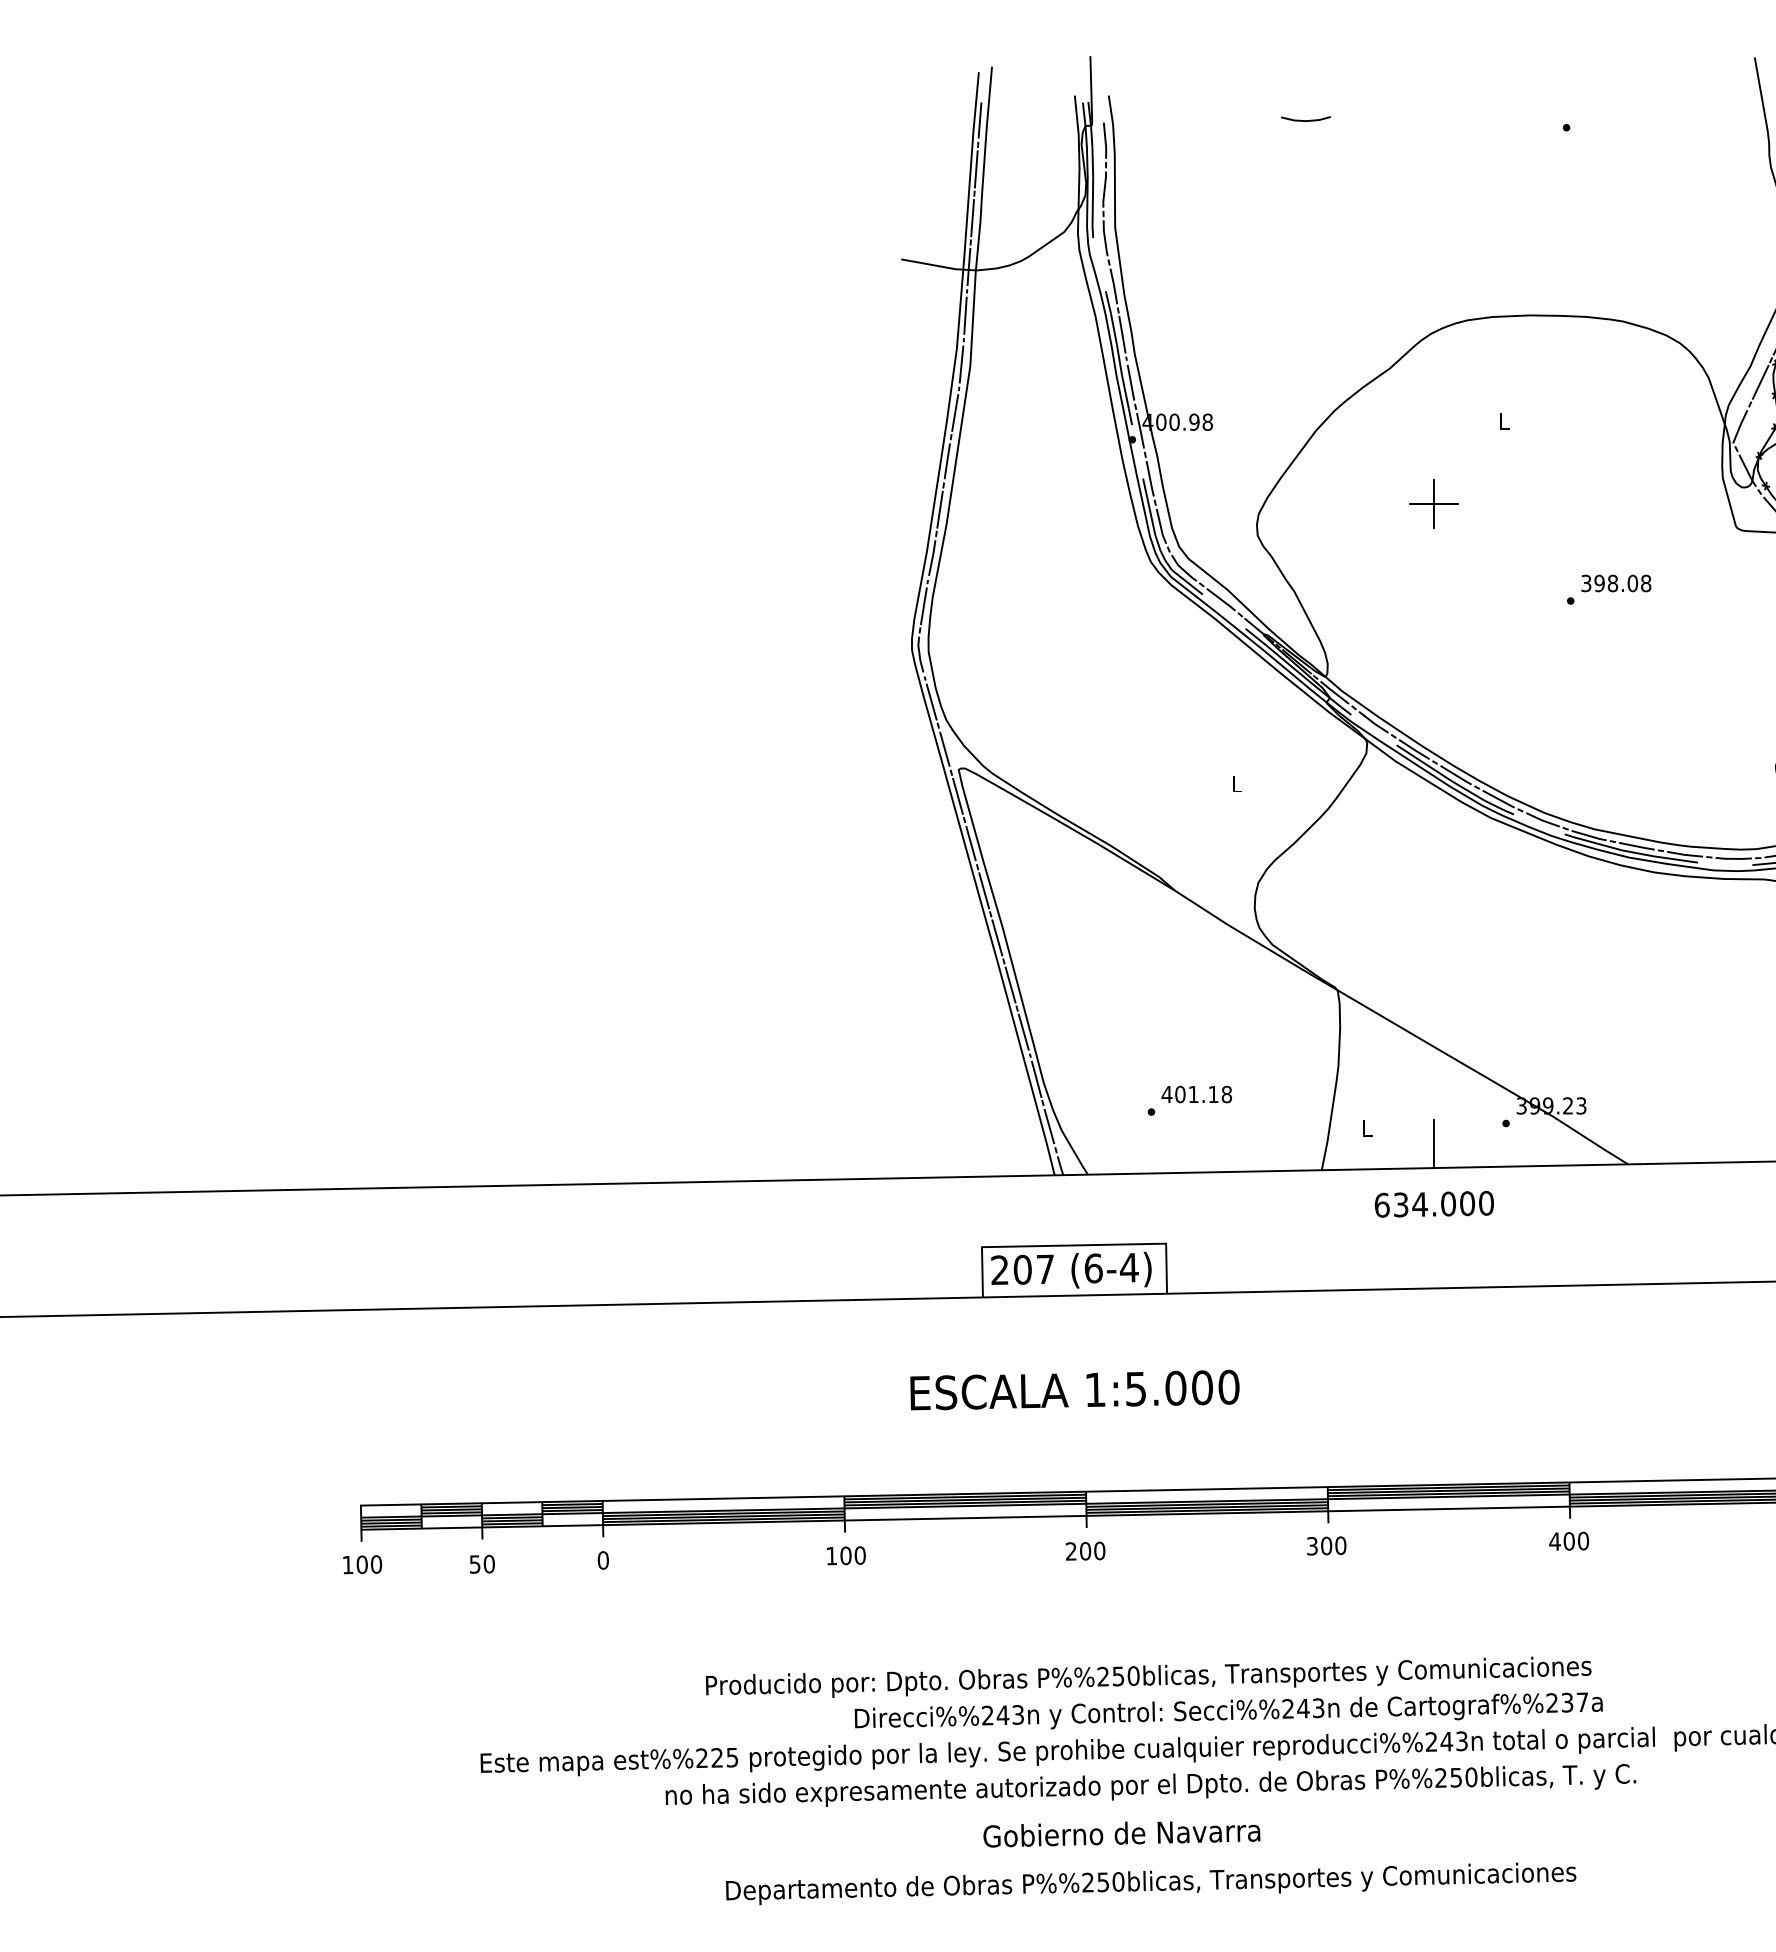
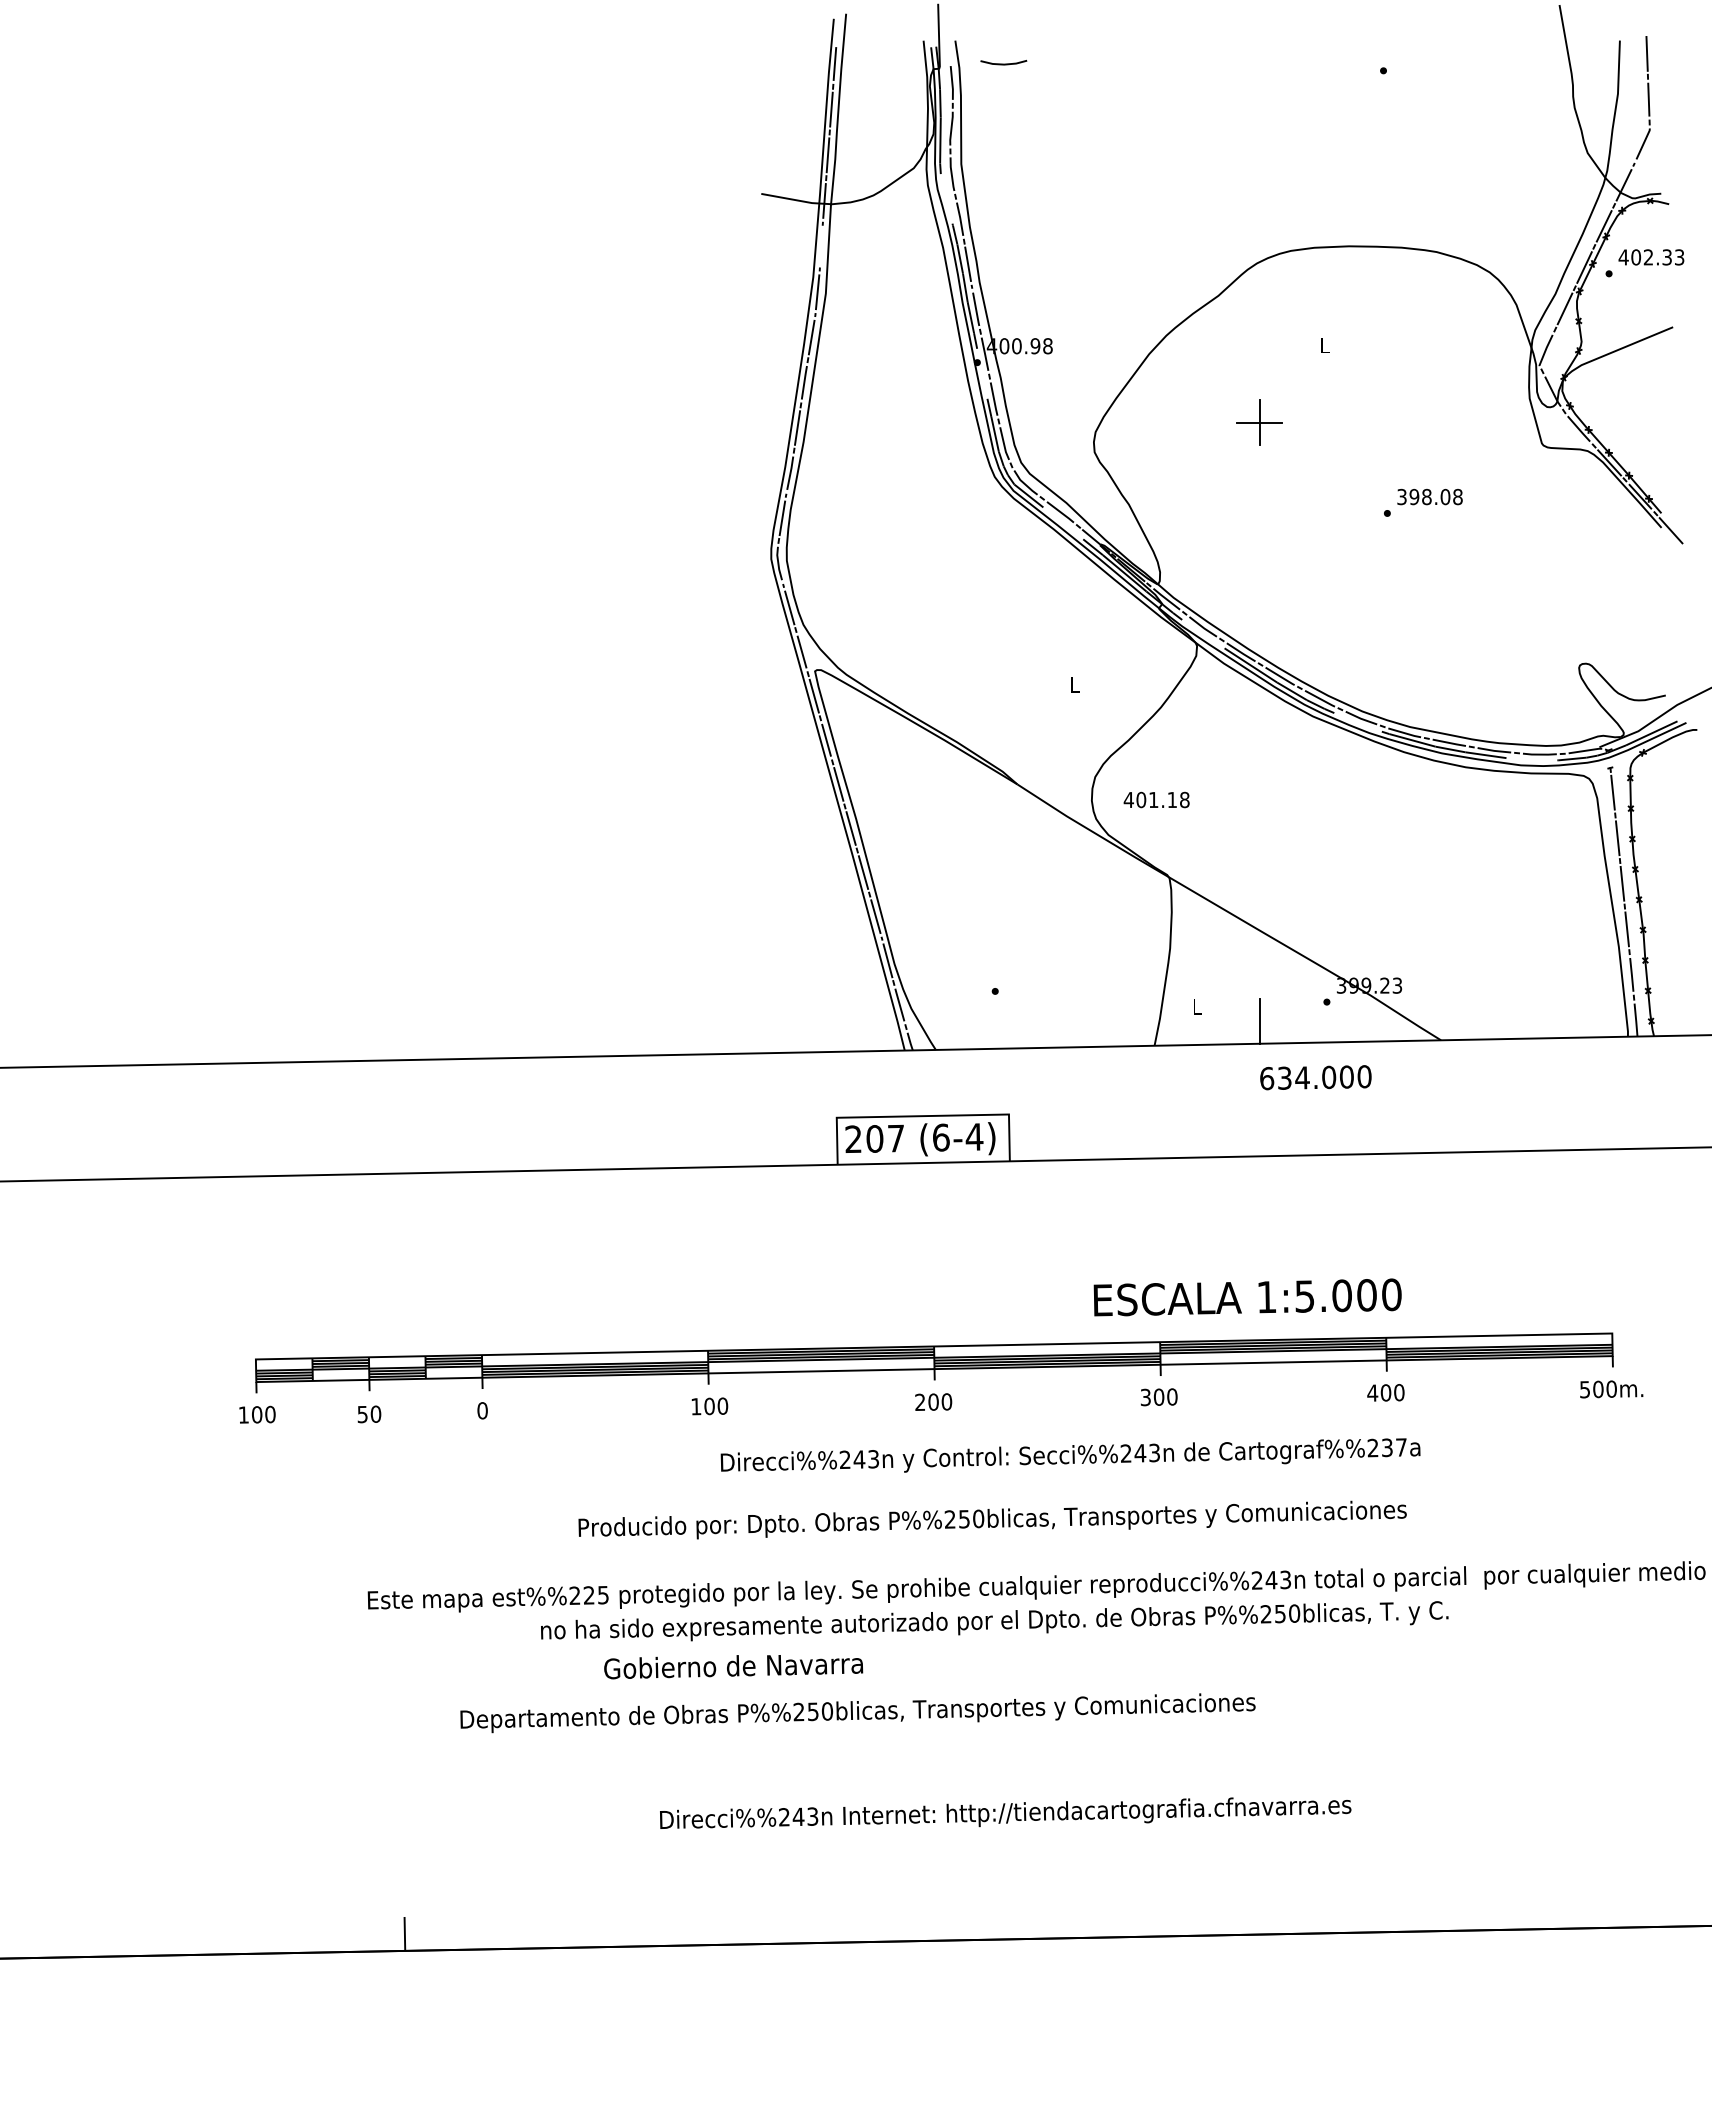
line: (1305, 119) -> (1003, 63), moved
line: (965, 315) -> (821, 246), removed
text: (1196, 1093) -> (1156, 799), moved
text: (1433, 1204) -> (1315, 1077), moved
text: (1074, 1390) -> (1247, 1297), moved
text: (1228, 1710) -> (1070, 1455), moved
text: (1121, 1834) -> (733, 1667), moved
text: (1150, 1884) -> (857, 1713), moved

